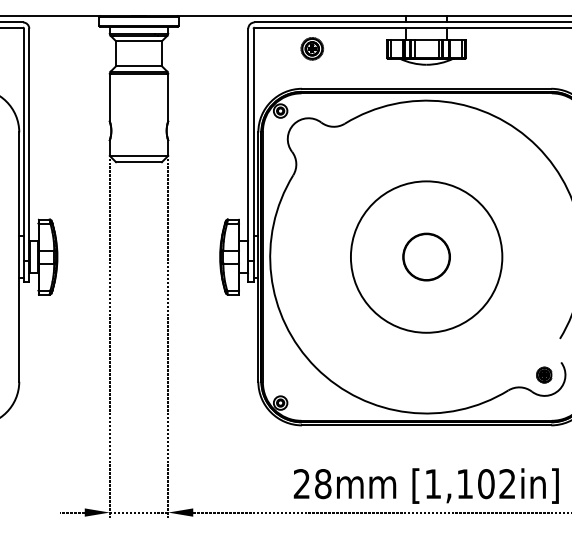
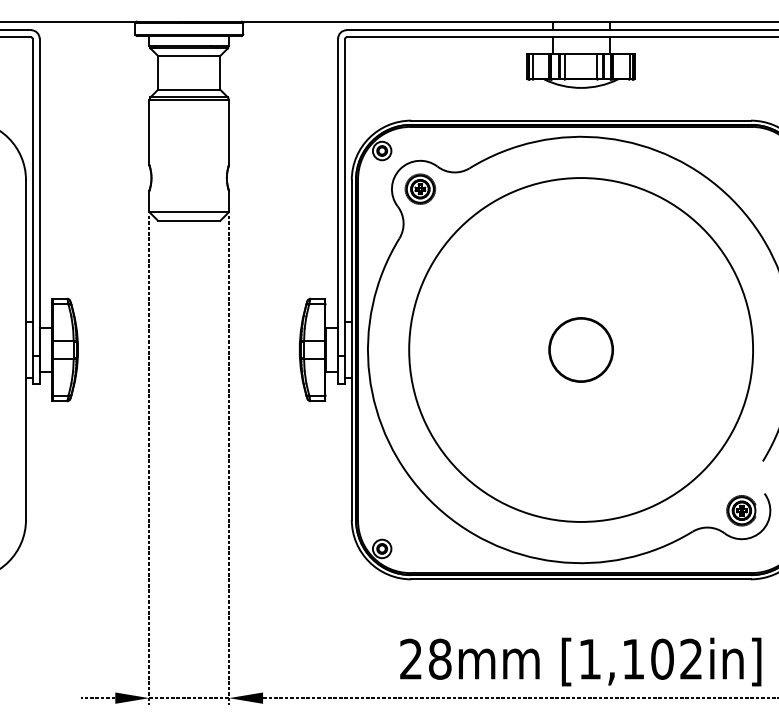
part: (311, 48) -> (419, 188), moved
circle: (426, 256) -> (581, 349), size x1.67
part: (544, 374) -> (741, 510), size x1.43

